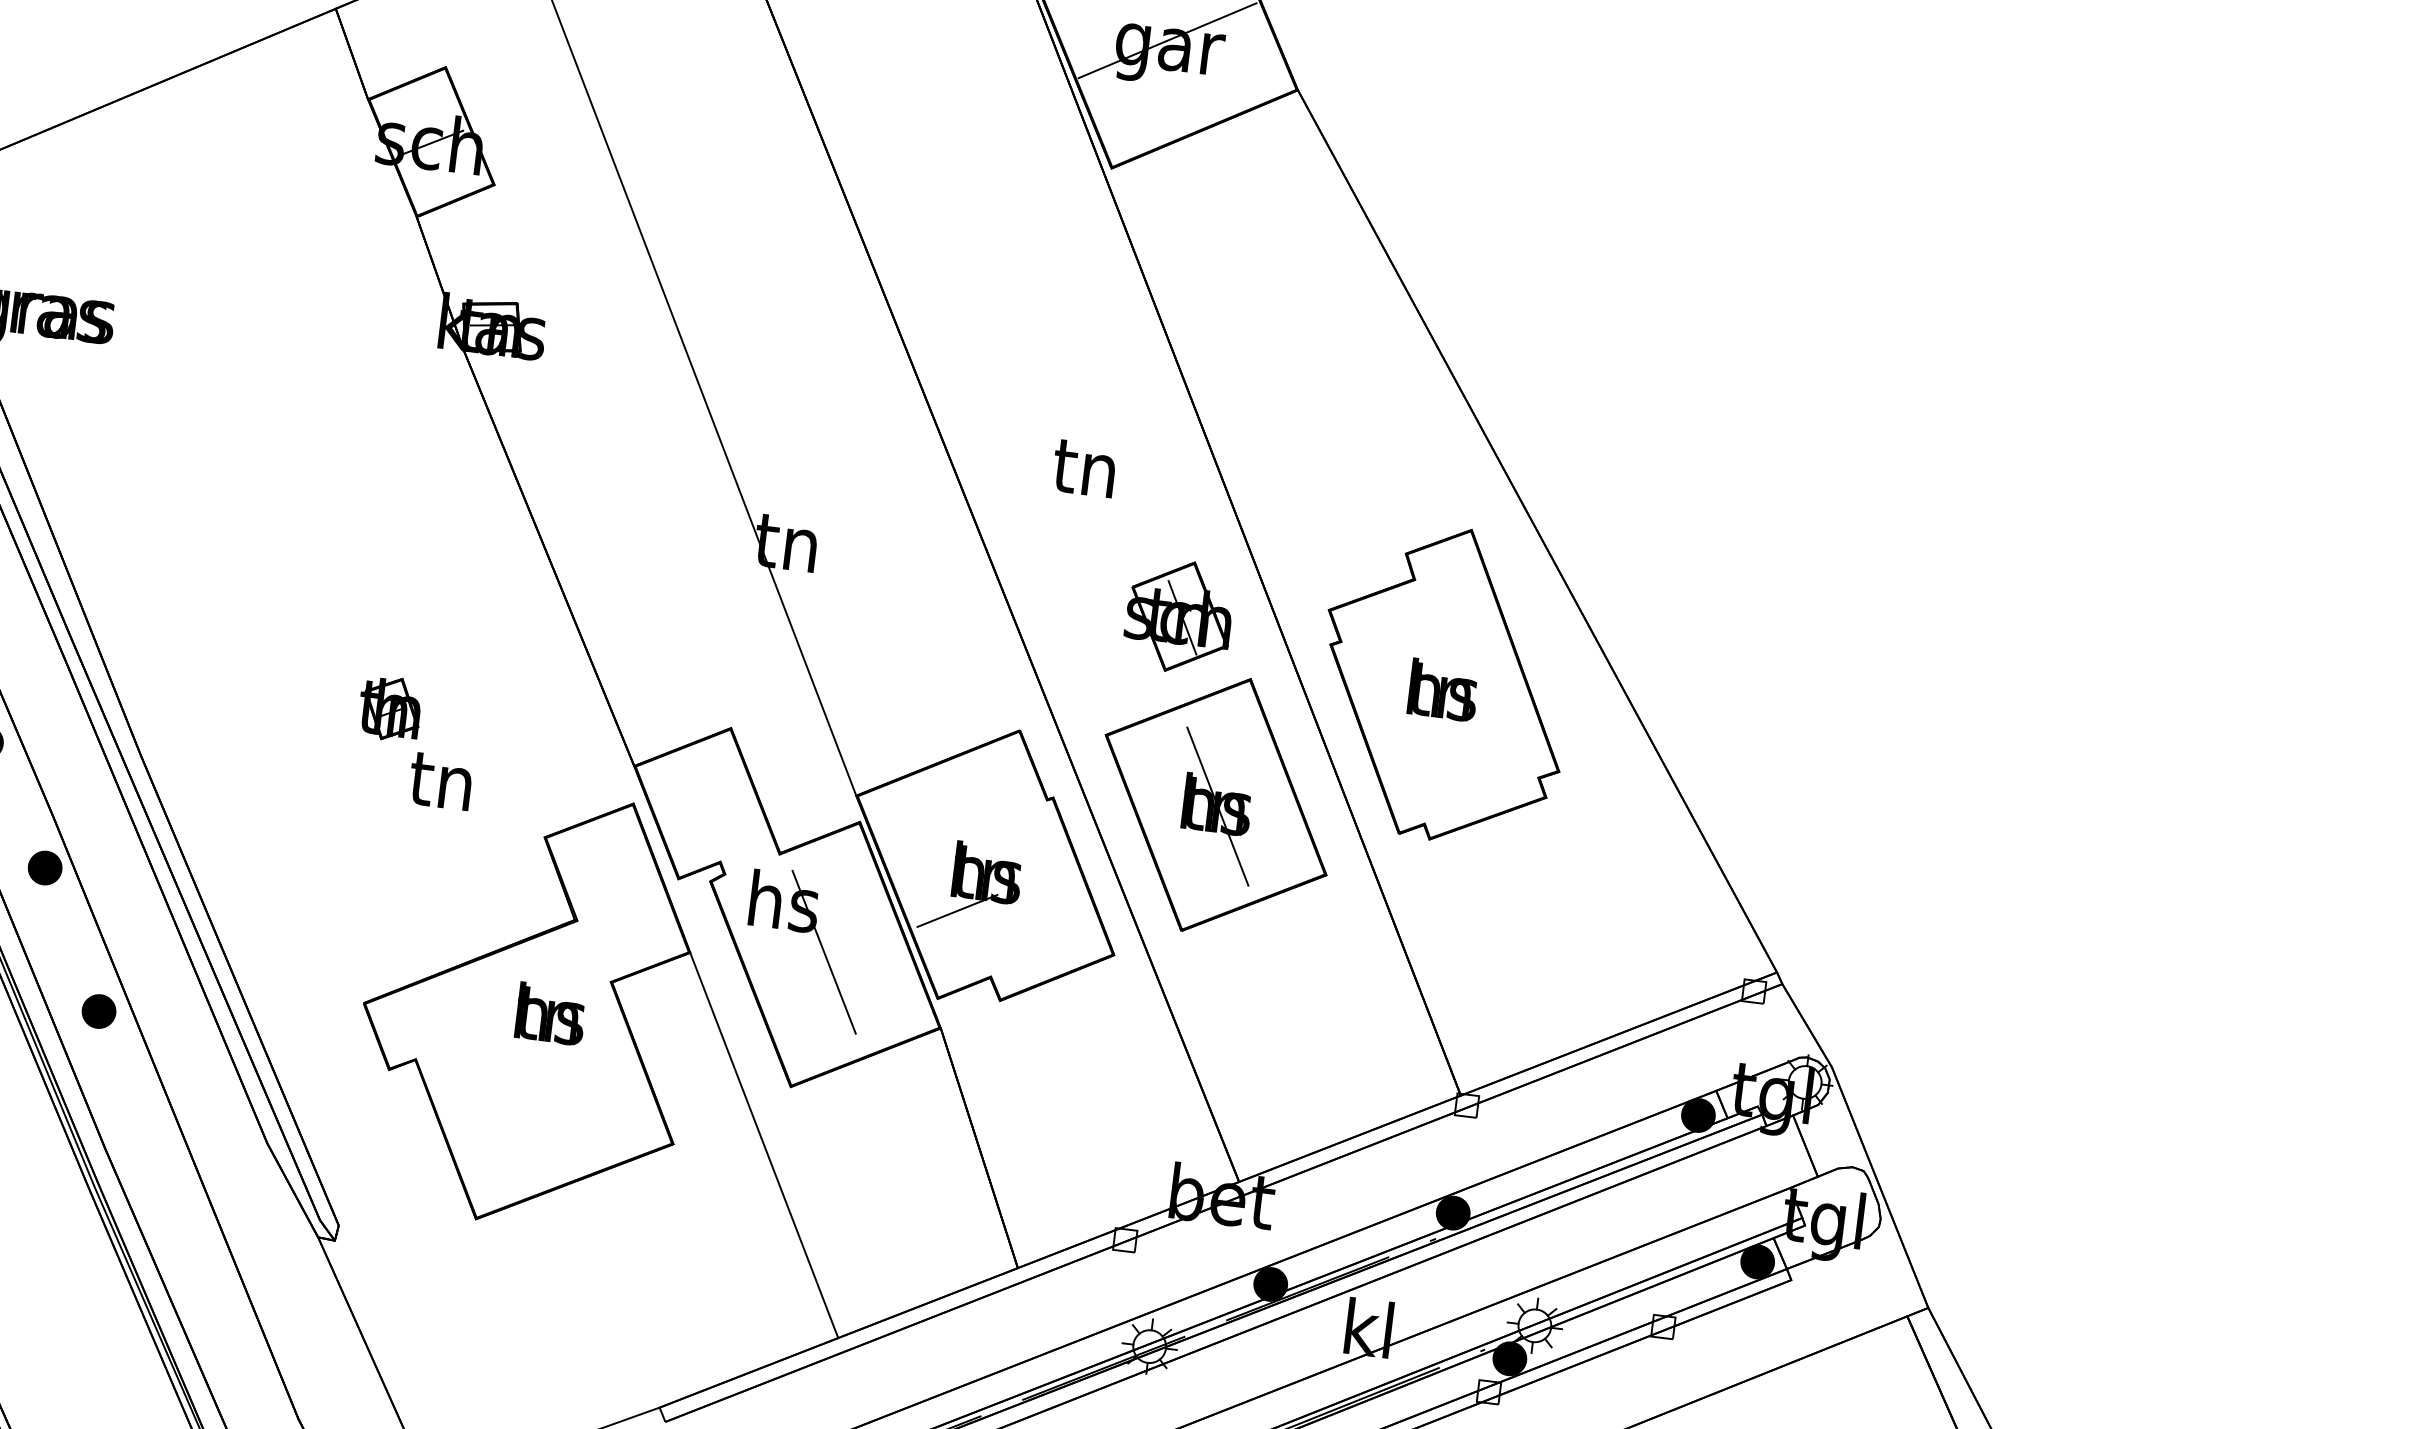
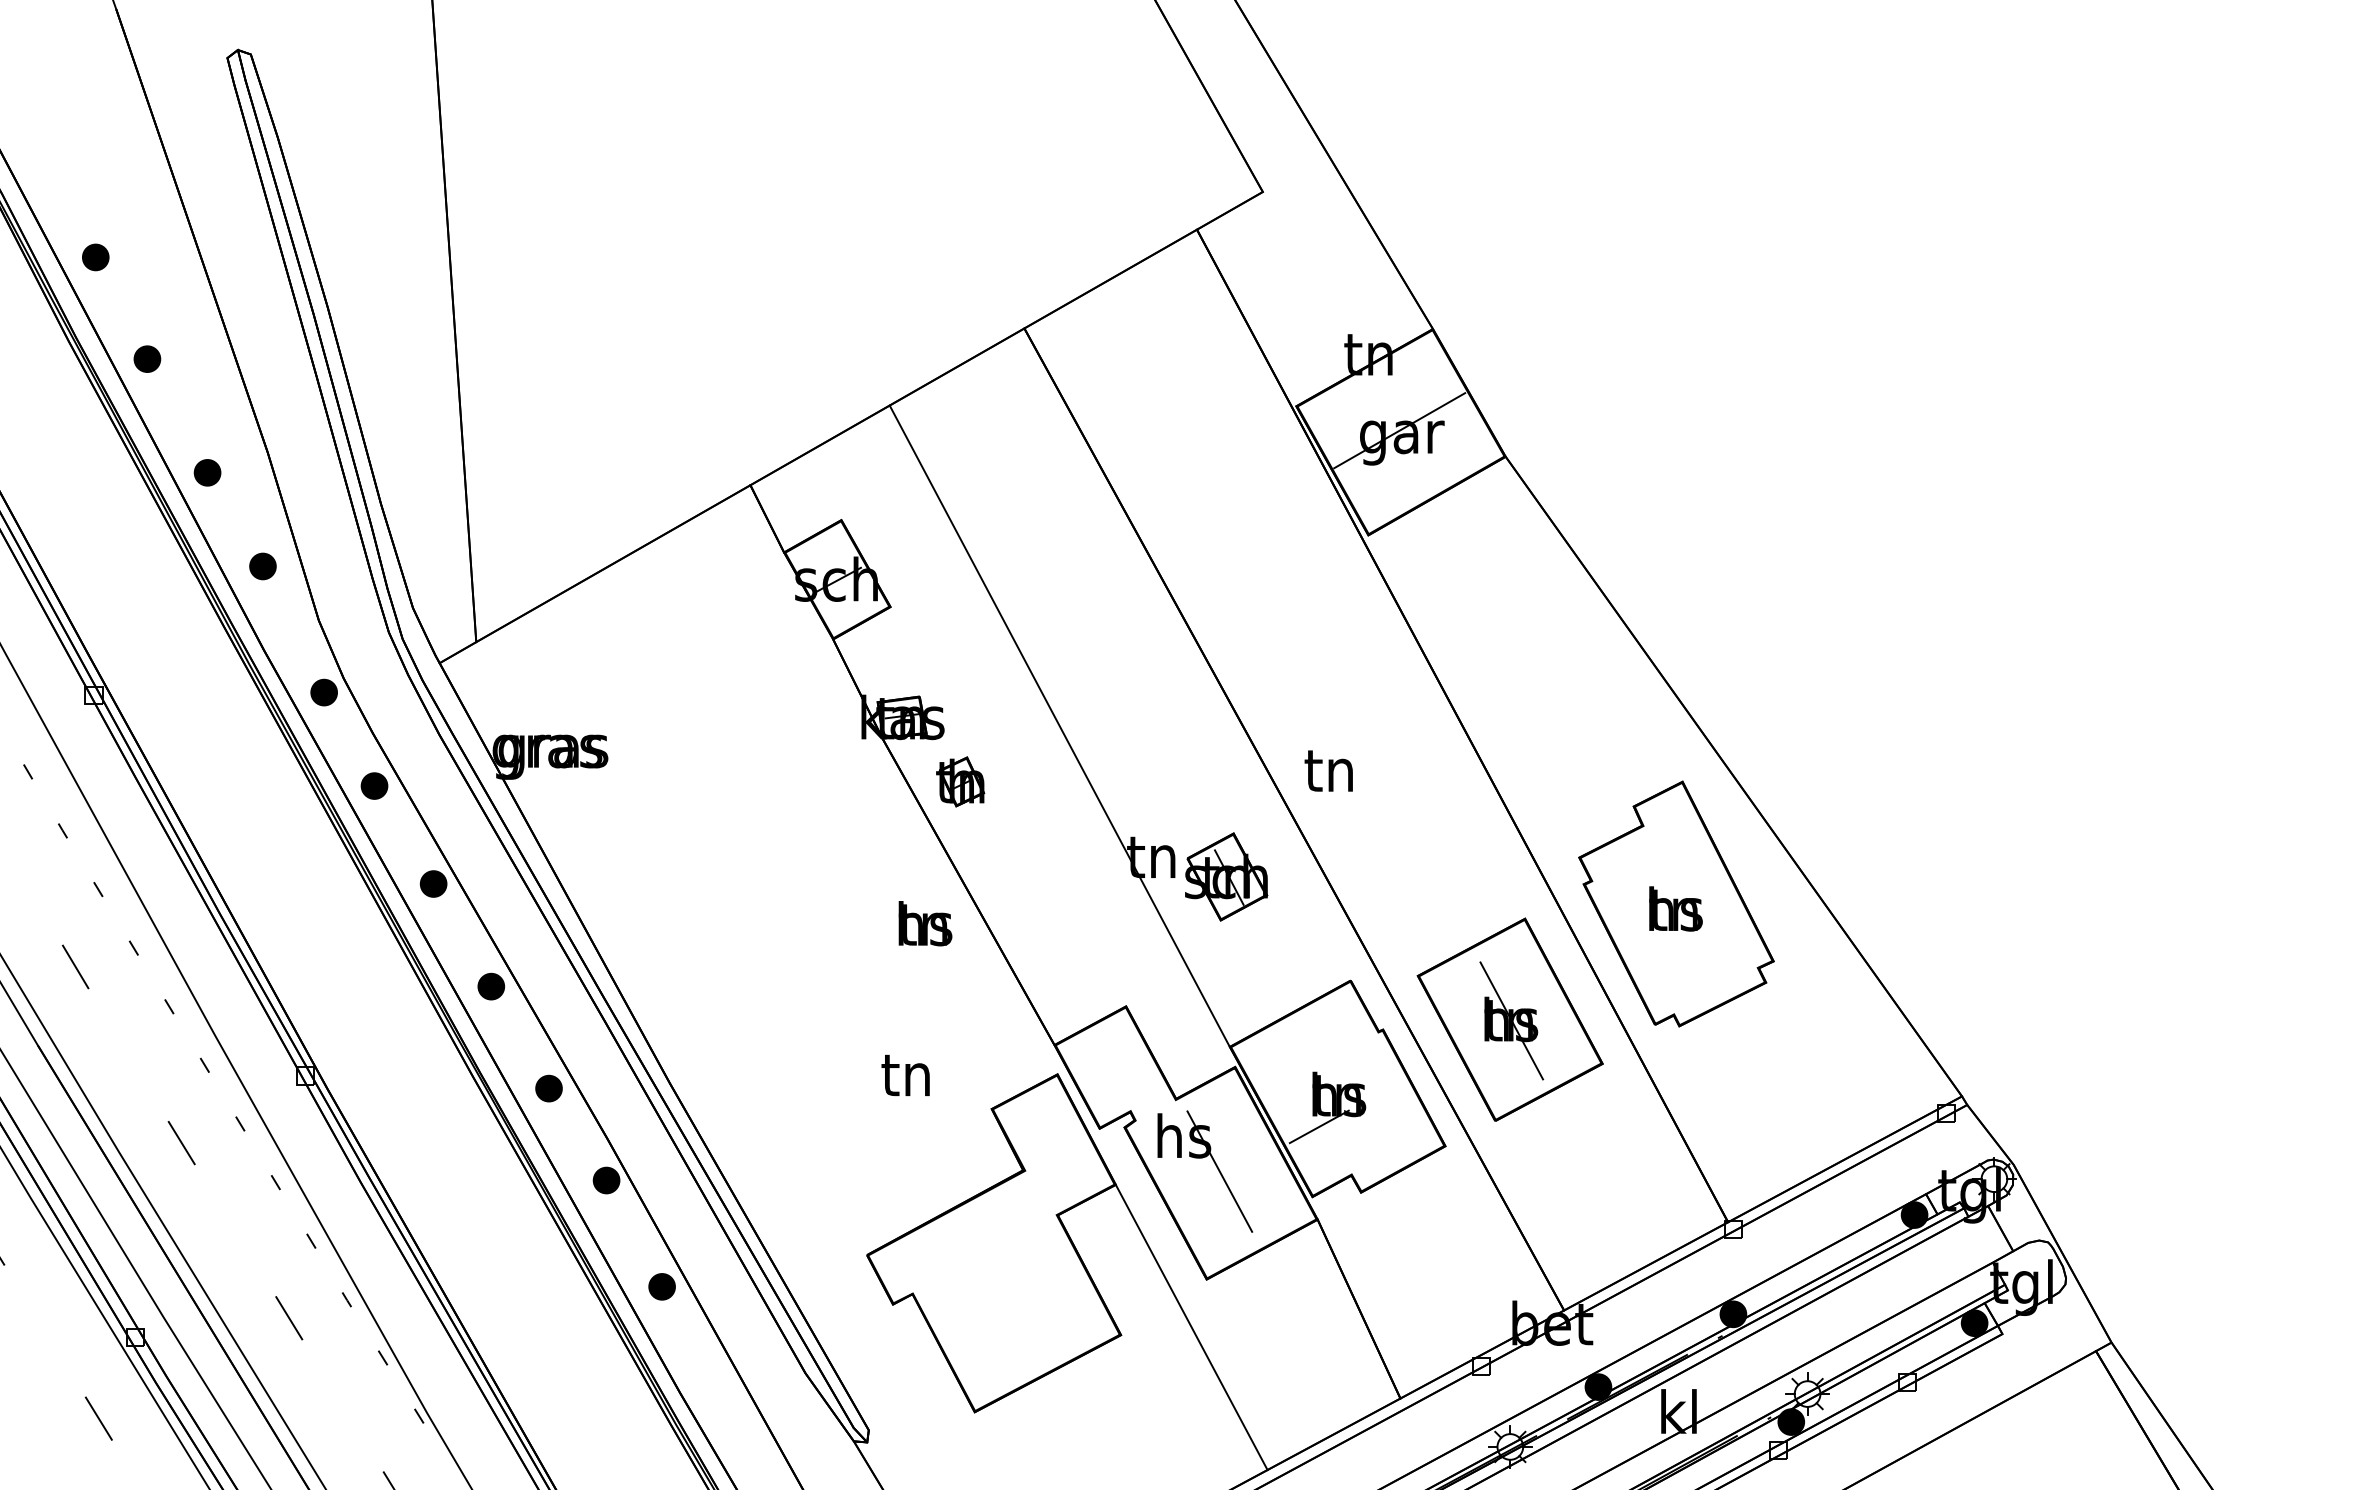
text: (1084, 467) -> (1328, 770), moved
part: (1179, 615) -> (1226, 876), moved
part: (390, 708) -> (960, 781), moved
text: (551, 1013) -> (925, 923), moved

